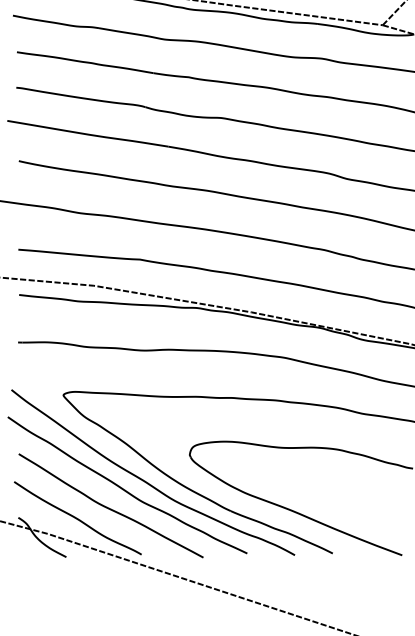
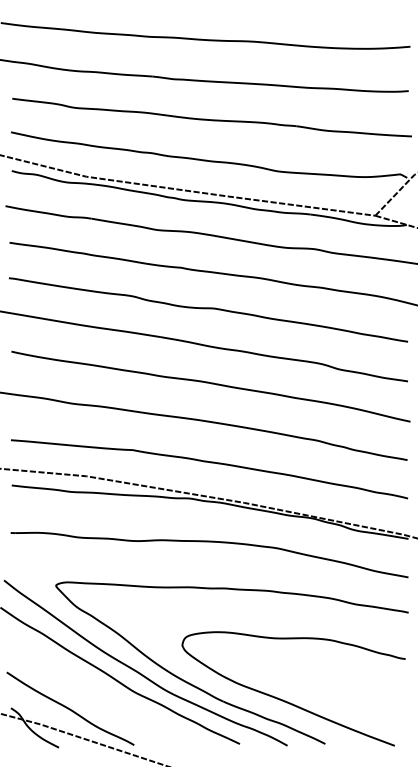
curve: (109, 507) -> (102, 698), removed

